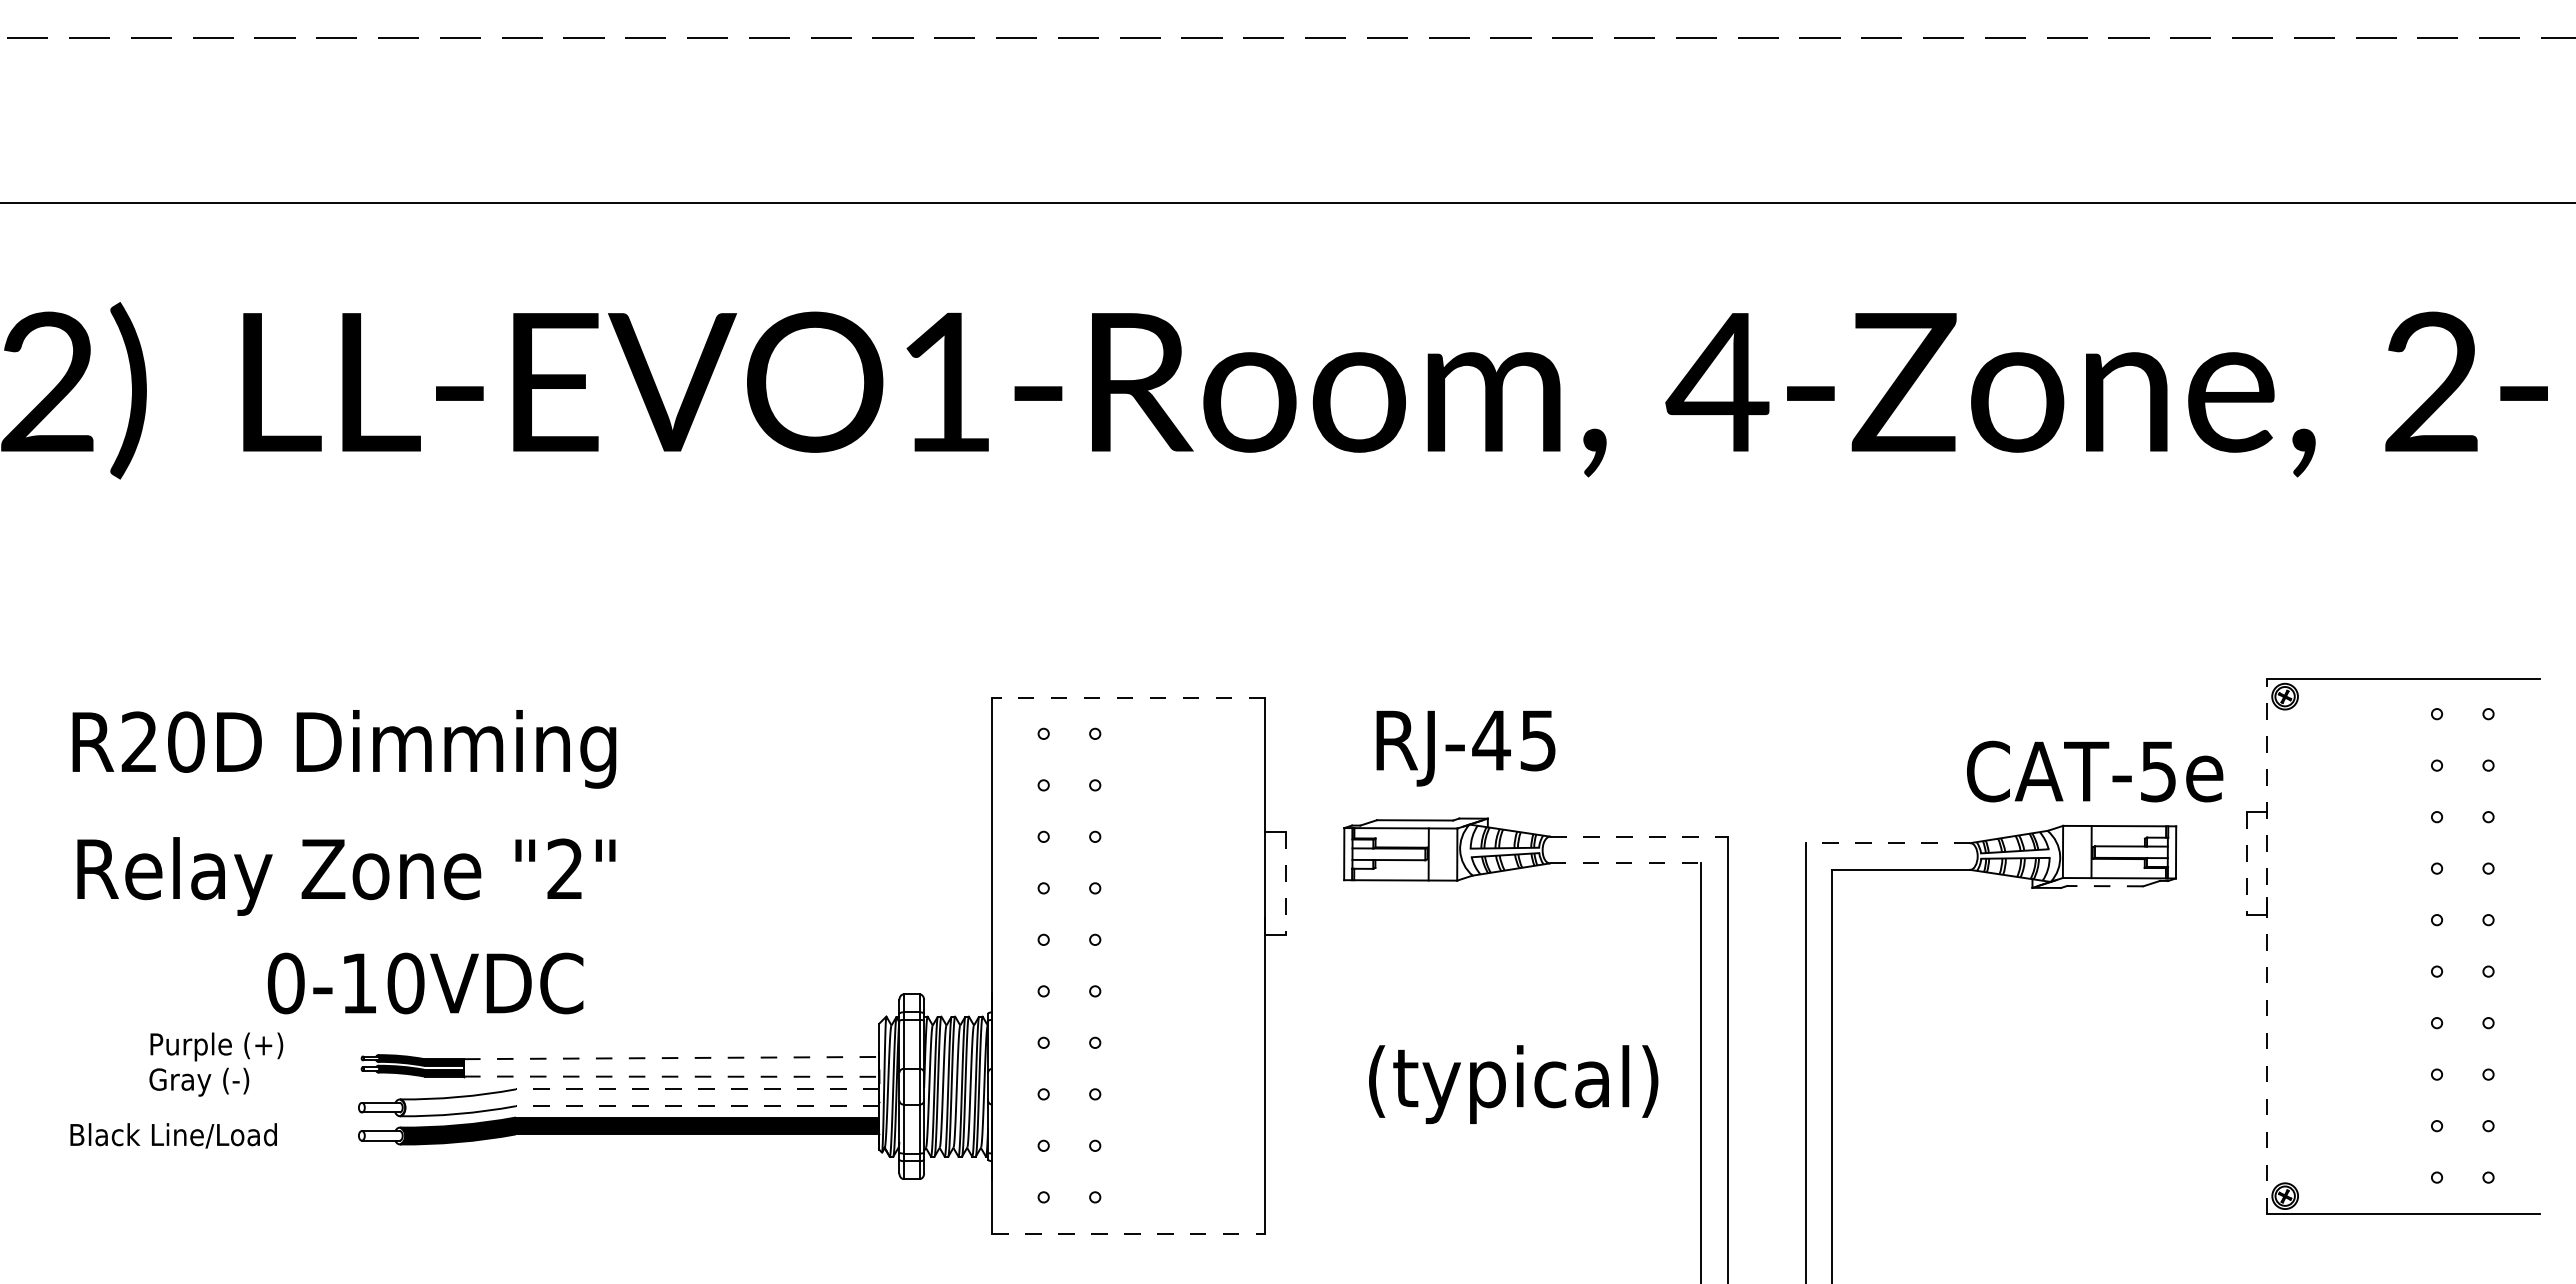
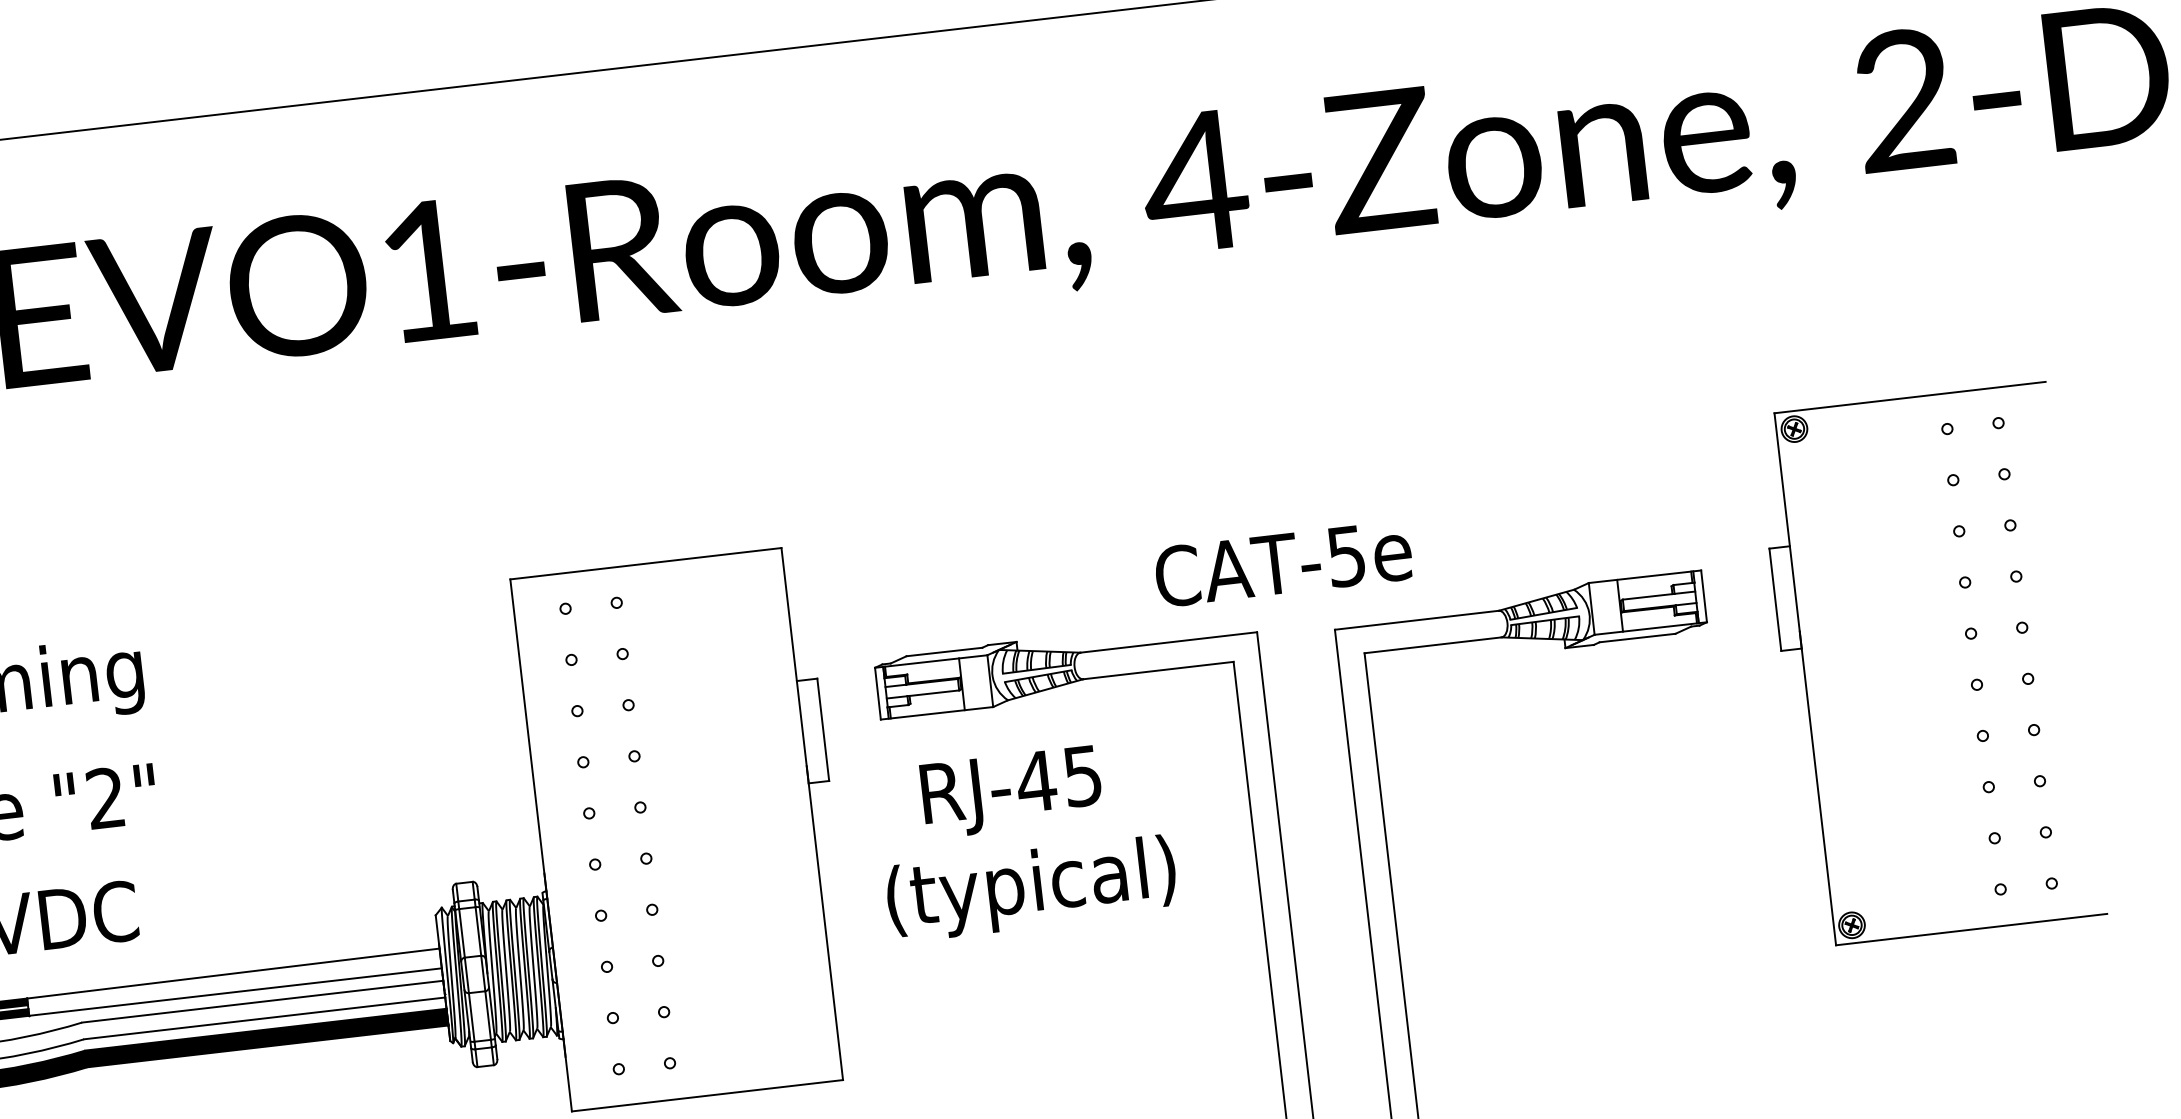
line: (1128, 698) -> (645, 563), dashed -> solid
text: (1465, 748) -> (1011, 792), moved
text: (2095, 771) -> (1283, 563), moved
line: (1639, 836) -> (1169, 642), dashed -> solid
line: (1887, 843) -> (1416, 620), dashed -> solid
line: (1625, 863) -> (1158, 670), dashed -> solid
line: (2246, 864) -> (1775, 600), dashed -> solid
line: (1285, 884) -> (823, 730), dashed -> solid
line: (2104, 886) -> (1636, 638), dashed -> solid
line: (2267, 946) -> (1805, 679), dashed -> solid
line: (671, 1058) -> (233, 974), dashed -> solid
line: (671, 1076) -> (235, 991), dashed -> solid
text: (1513, 1084) -> (1031, 888), moved
line: (697, 1089) -> (262, 1001), dashed -> solid
line: (697, 1106) -> (264, 1018), dashed -> solid
line: (1129, 1233) -> (708, 1095), dashed -> solid

